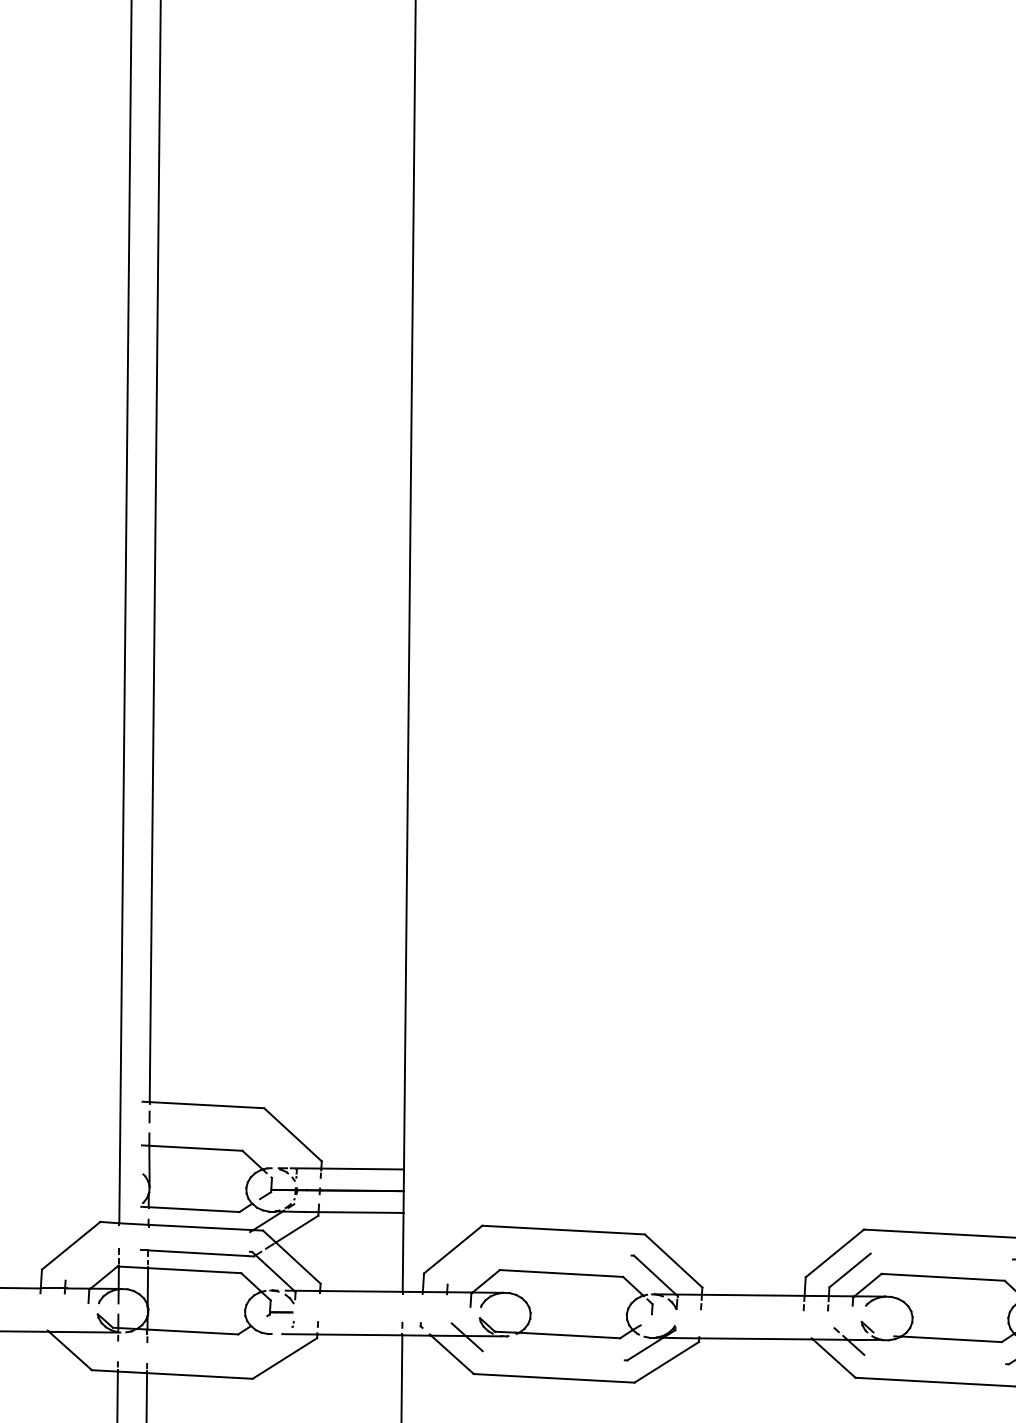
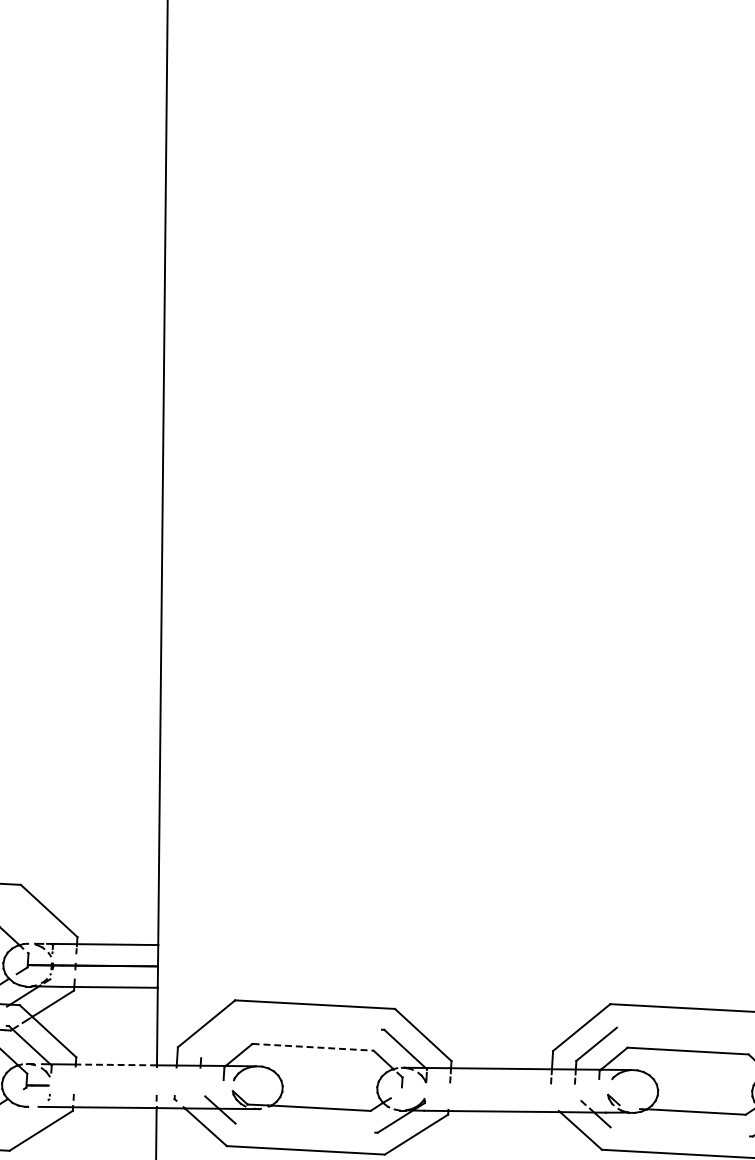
line: (561, 1273) -> (313, 1047), solid -> dashed
line: (360, 1291) -> (115, 1064), solid -> dashed

